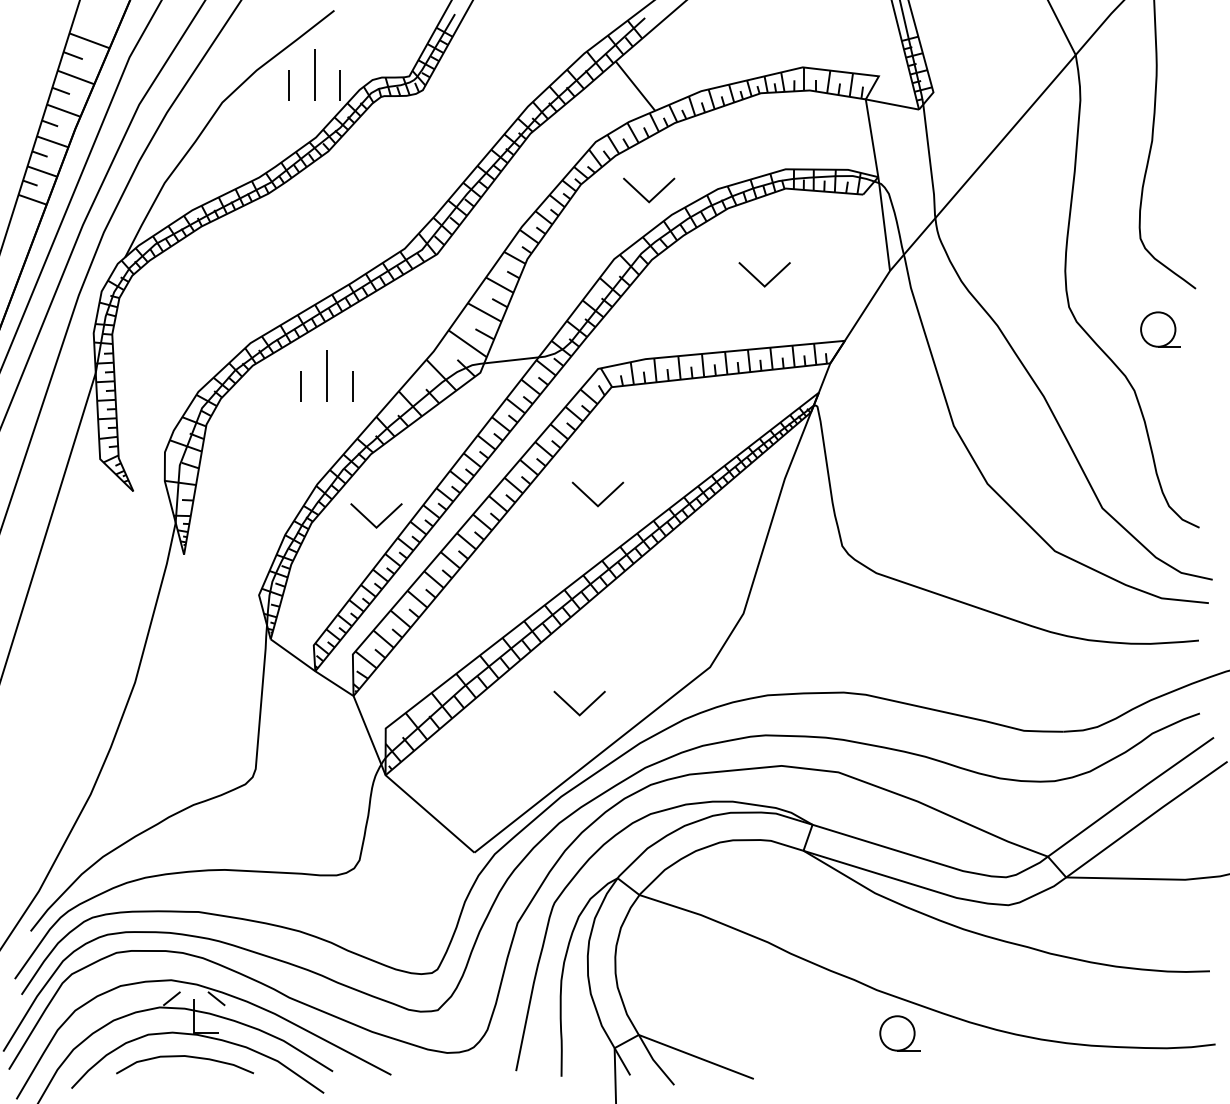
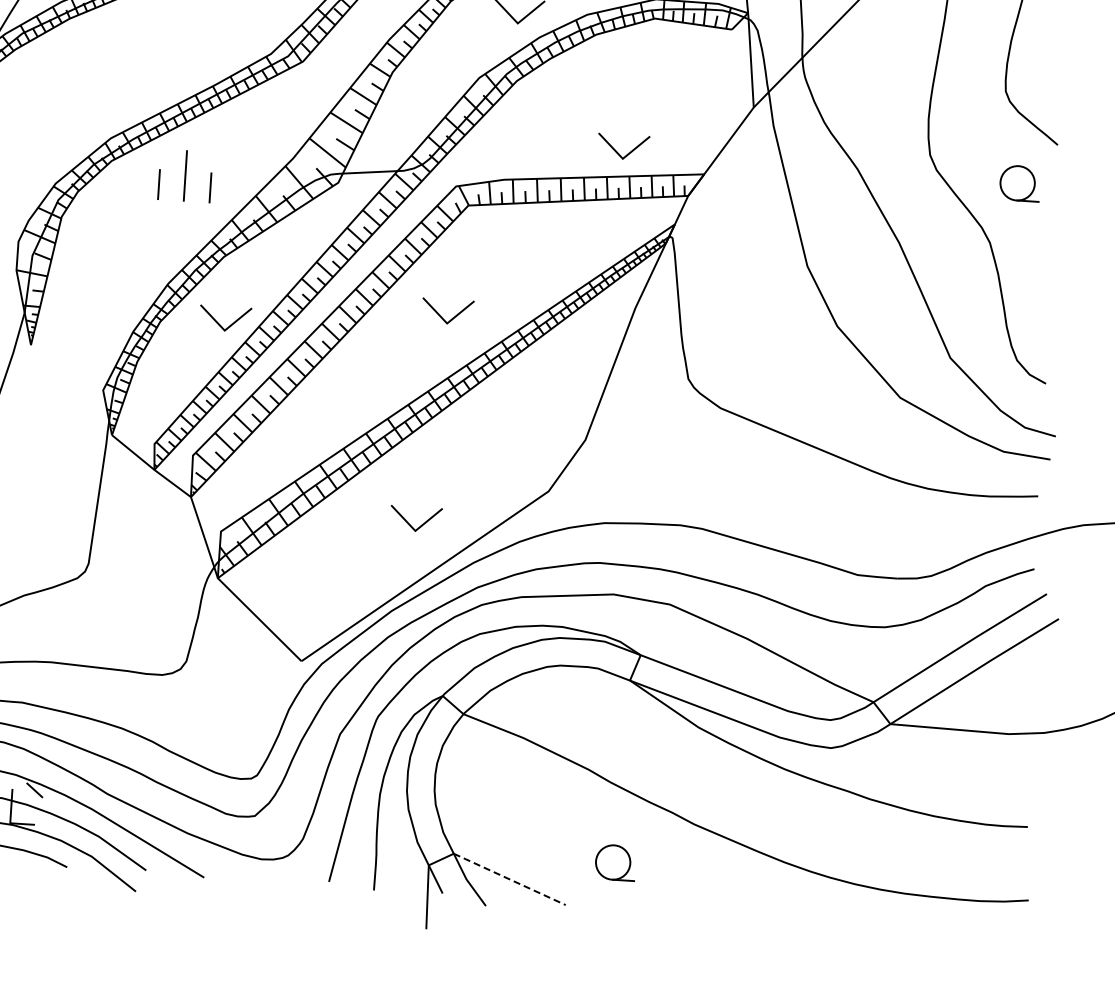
part: (758, 279) -> (617, 151), moved
part: (899, 1033) -> (615, 862), moved
line: (696, 1056) -> (509, 878), solid -> dashed

